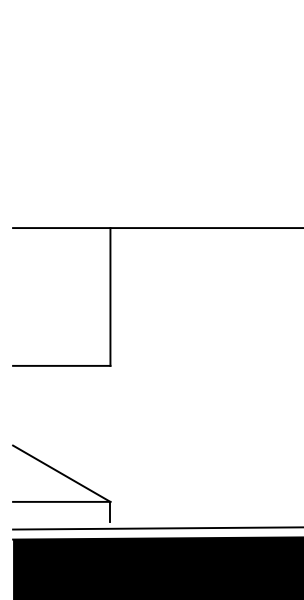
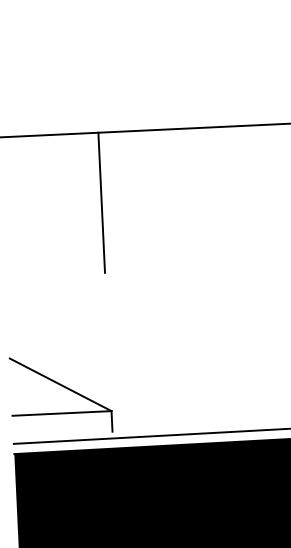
line: (61, 365) -> (55, 274), removed

